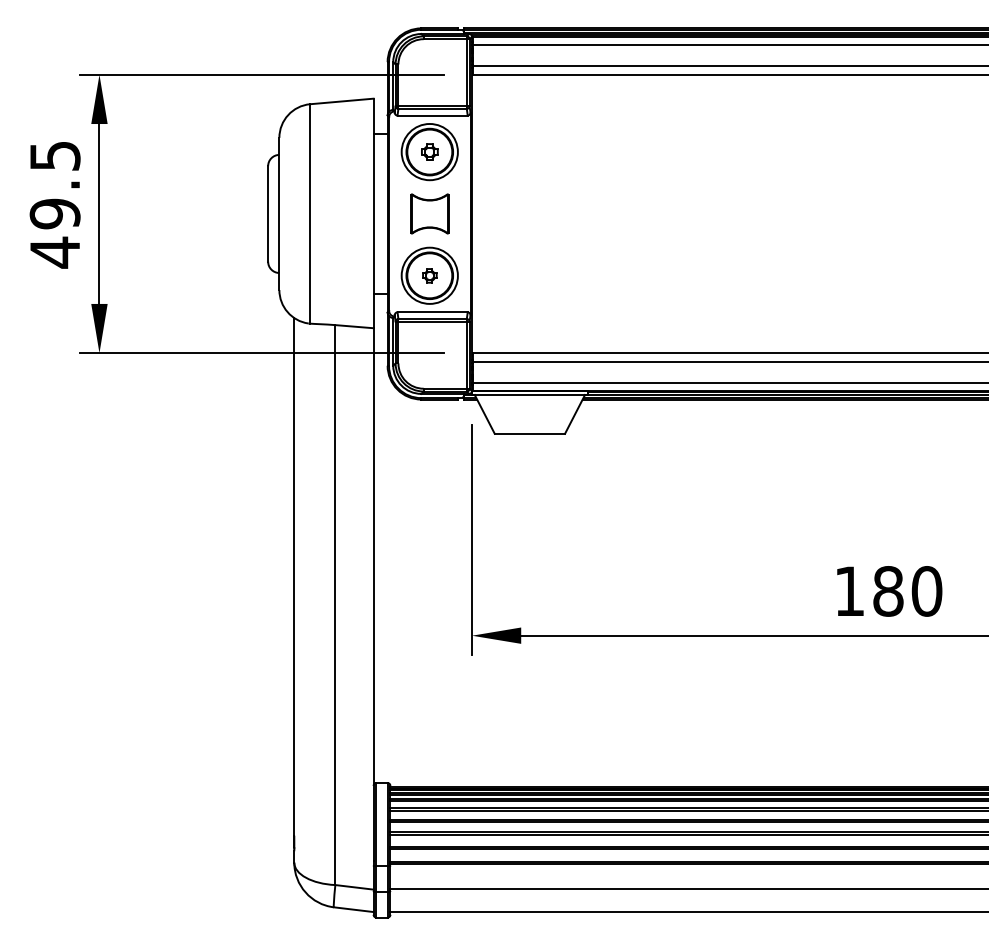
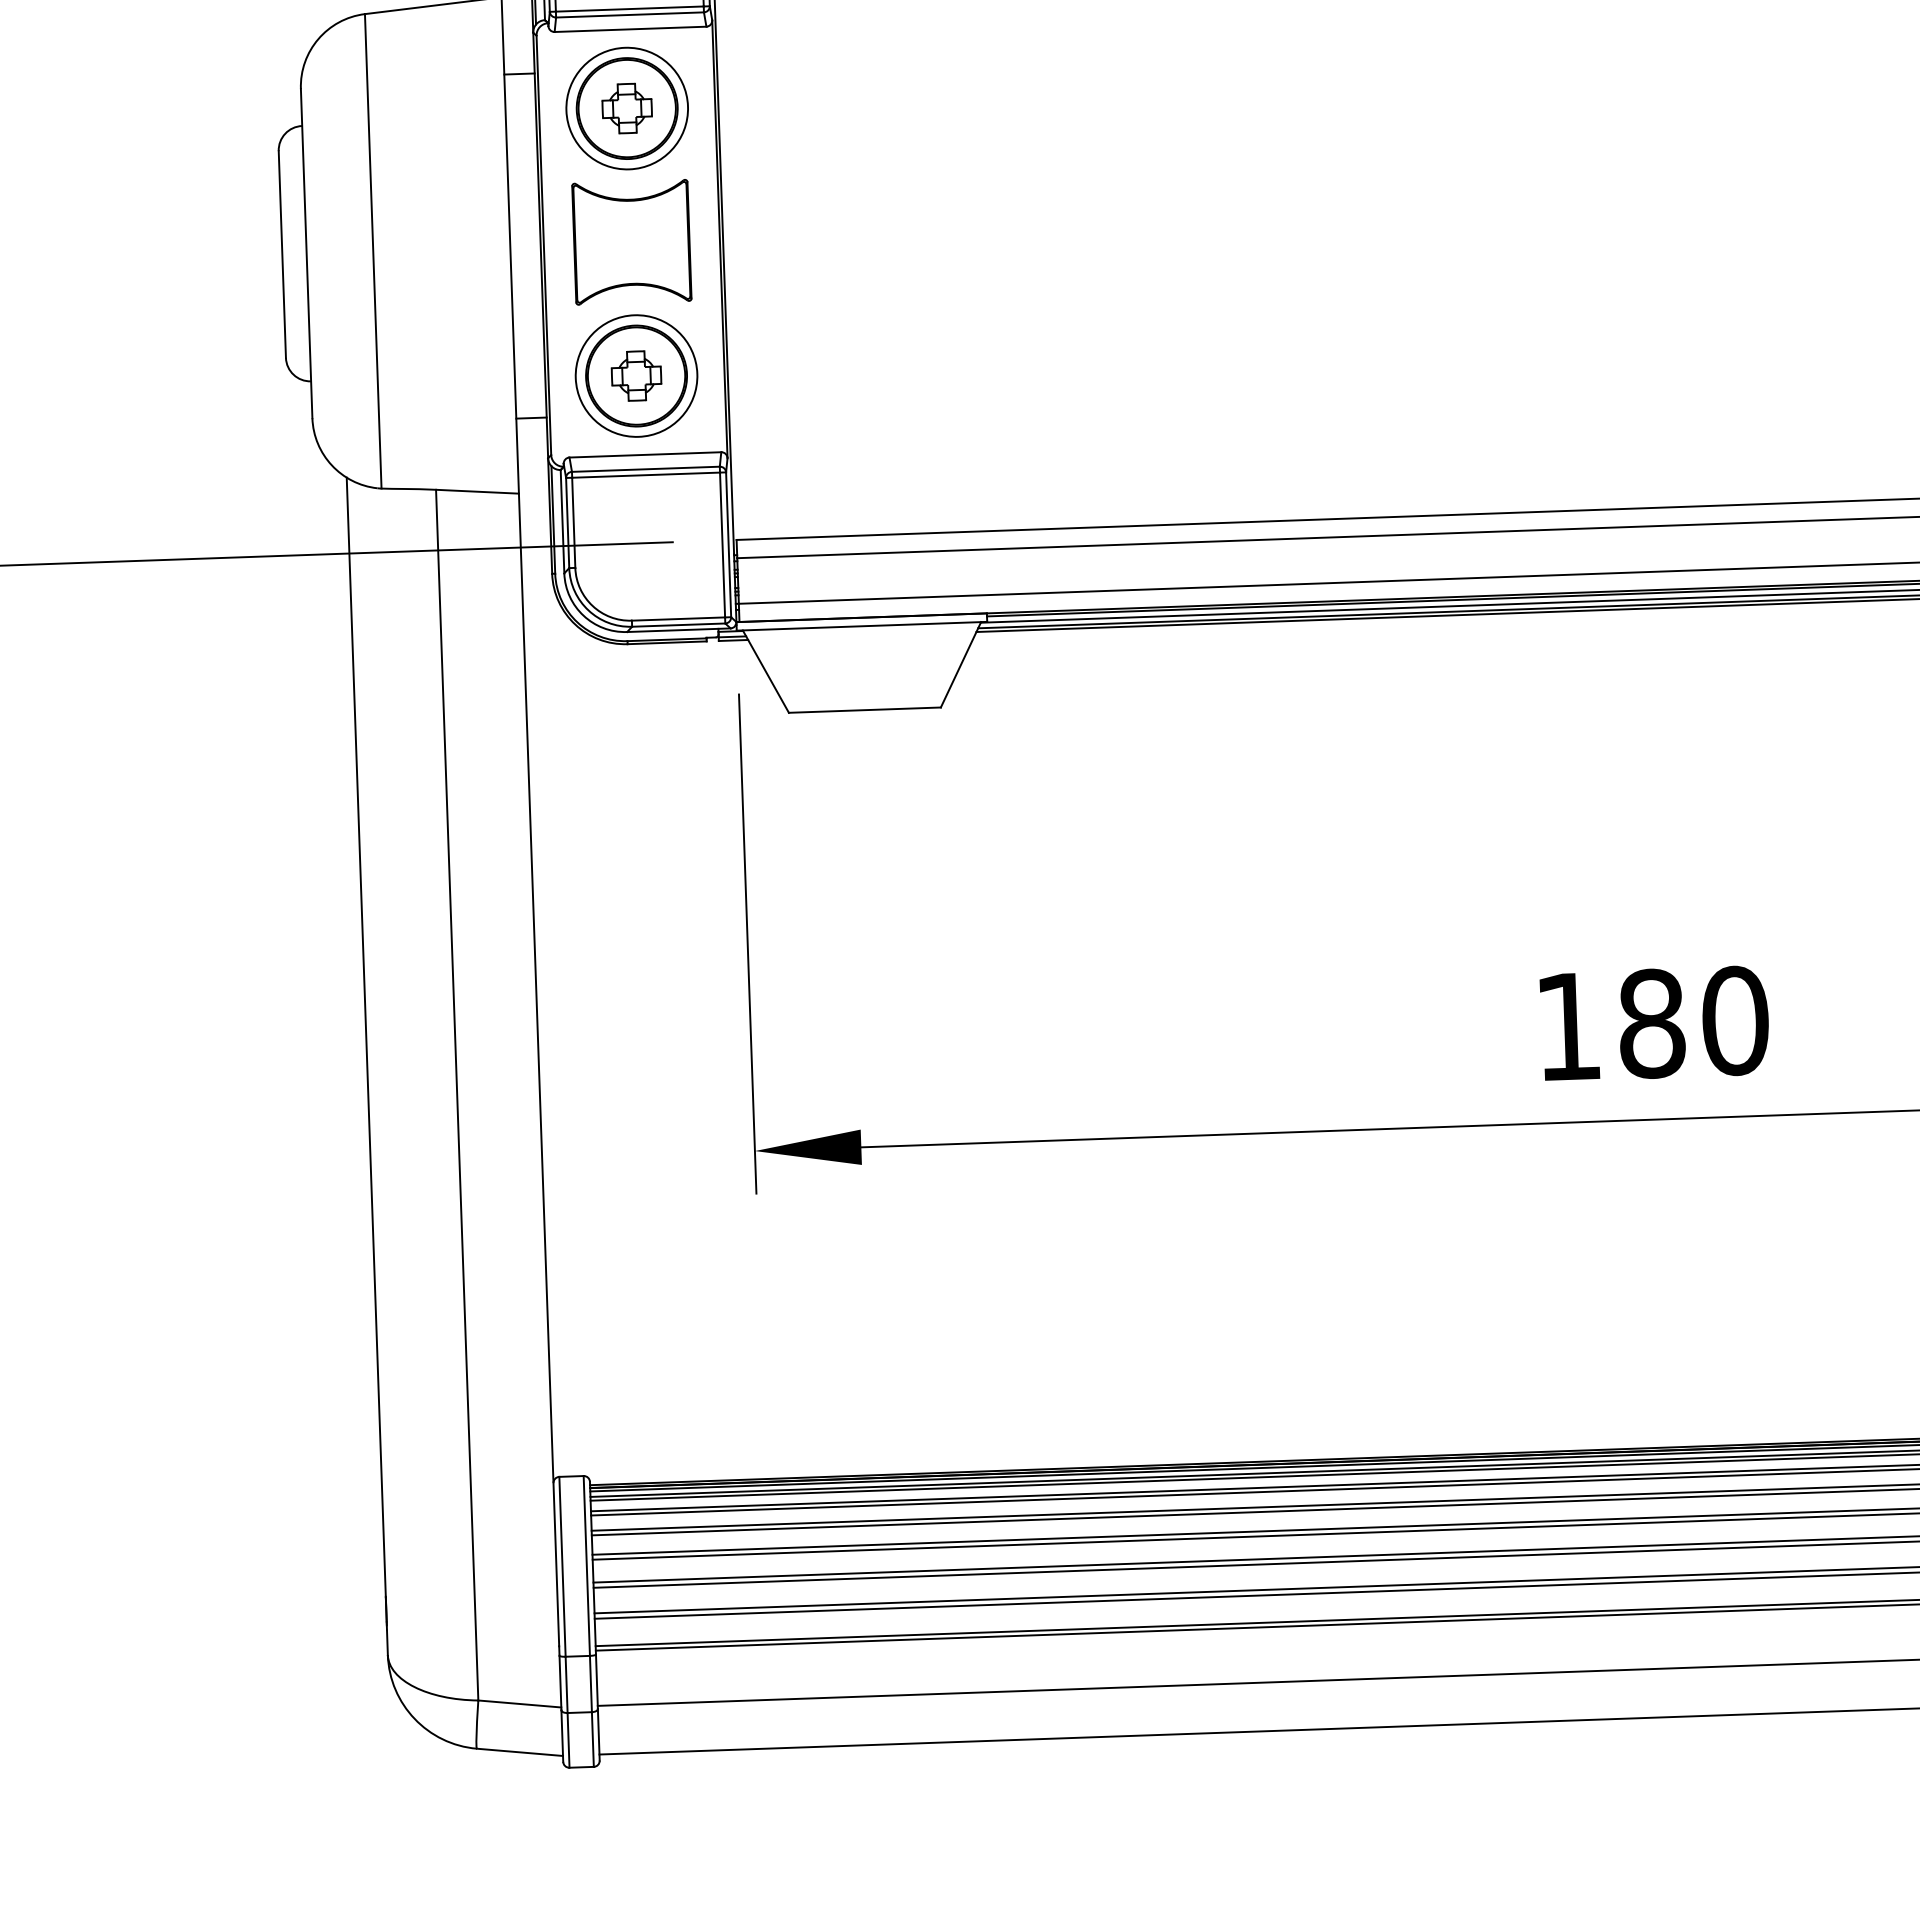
part: (429, 151) -> (626, 107), size x1.43
part: (429, 213) -> (631, 241), size x1.43
part: (429, 275) -> (635, 375), size x1.67

